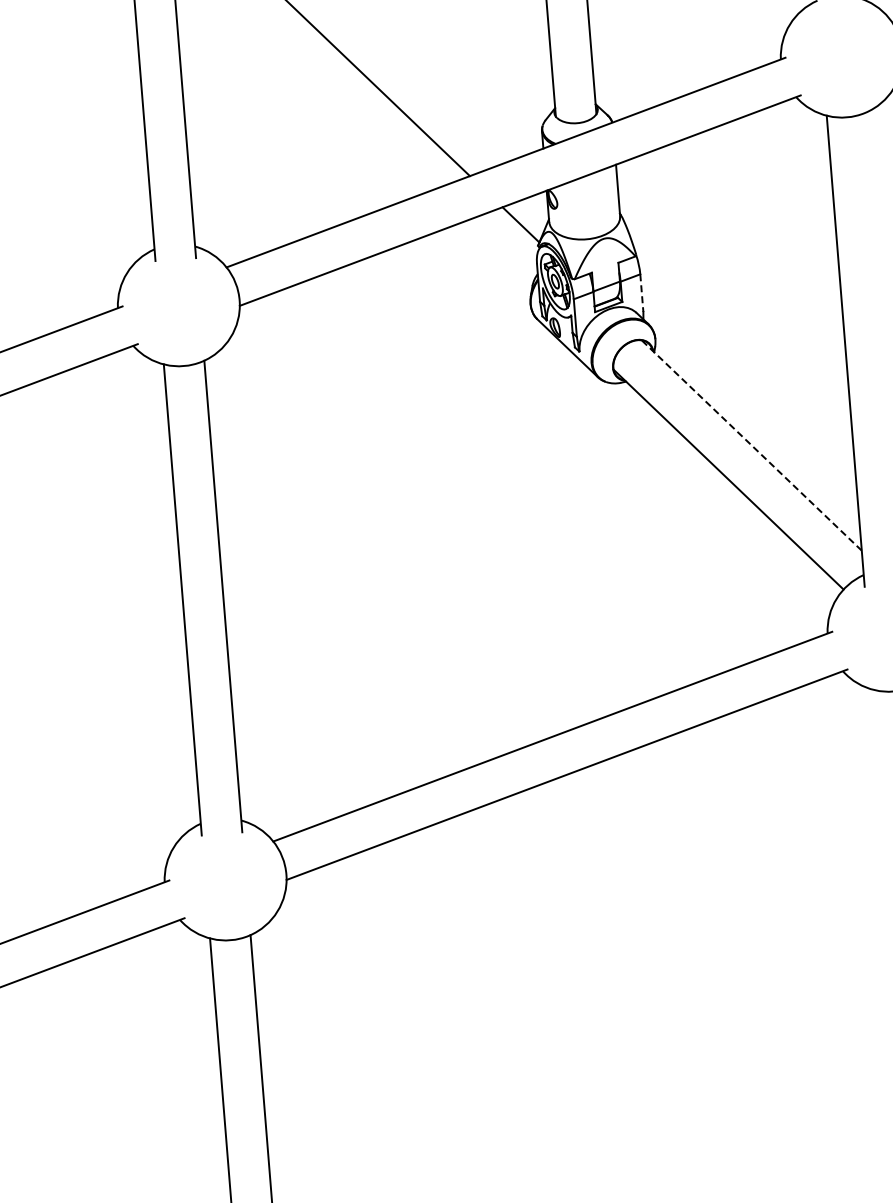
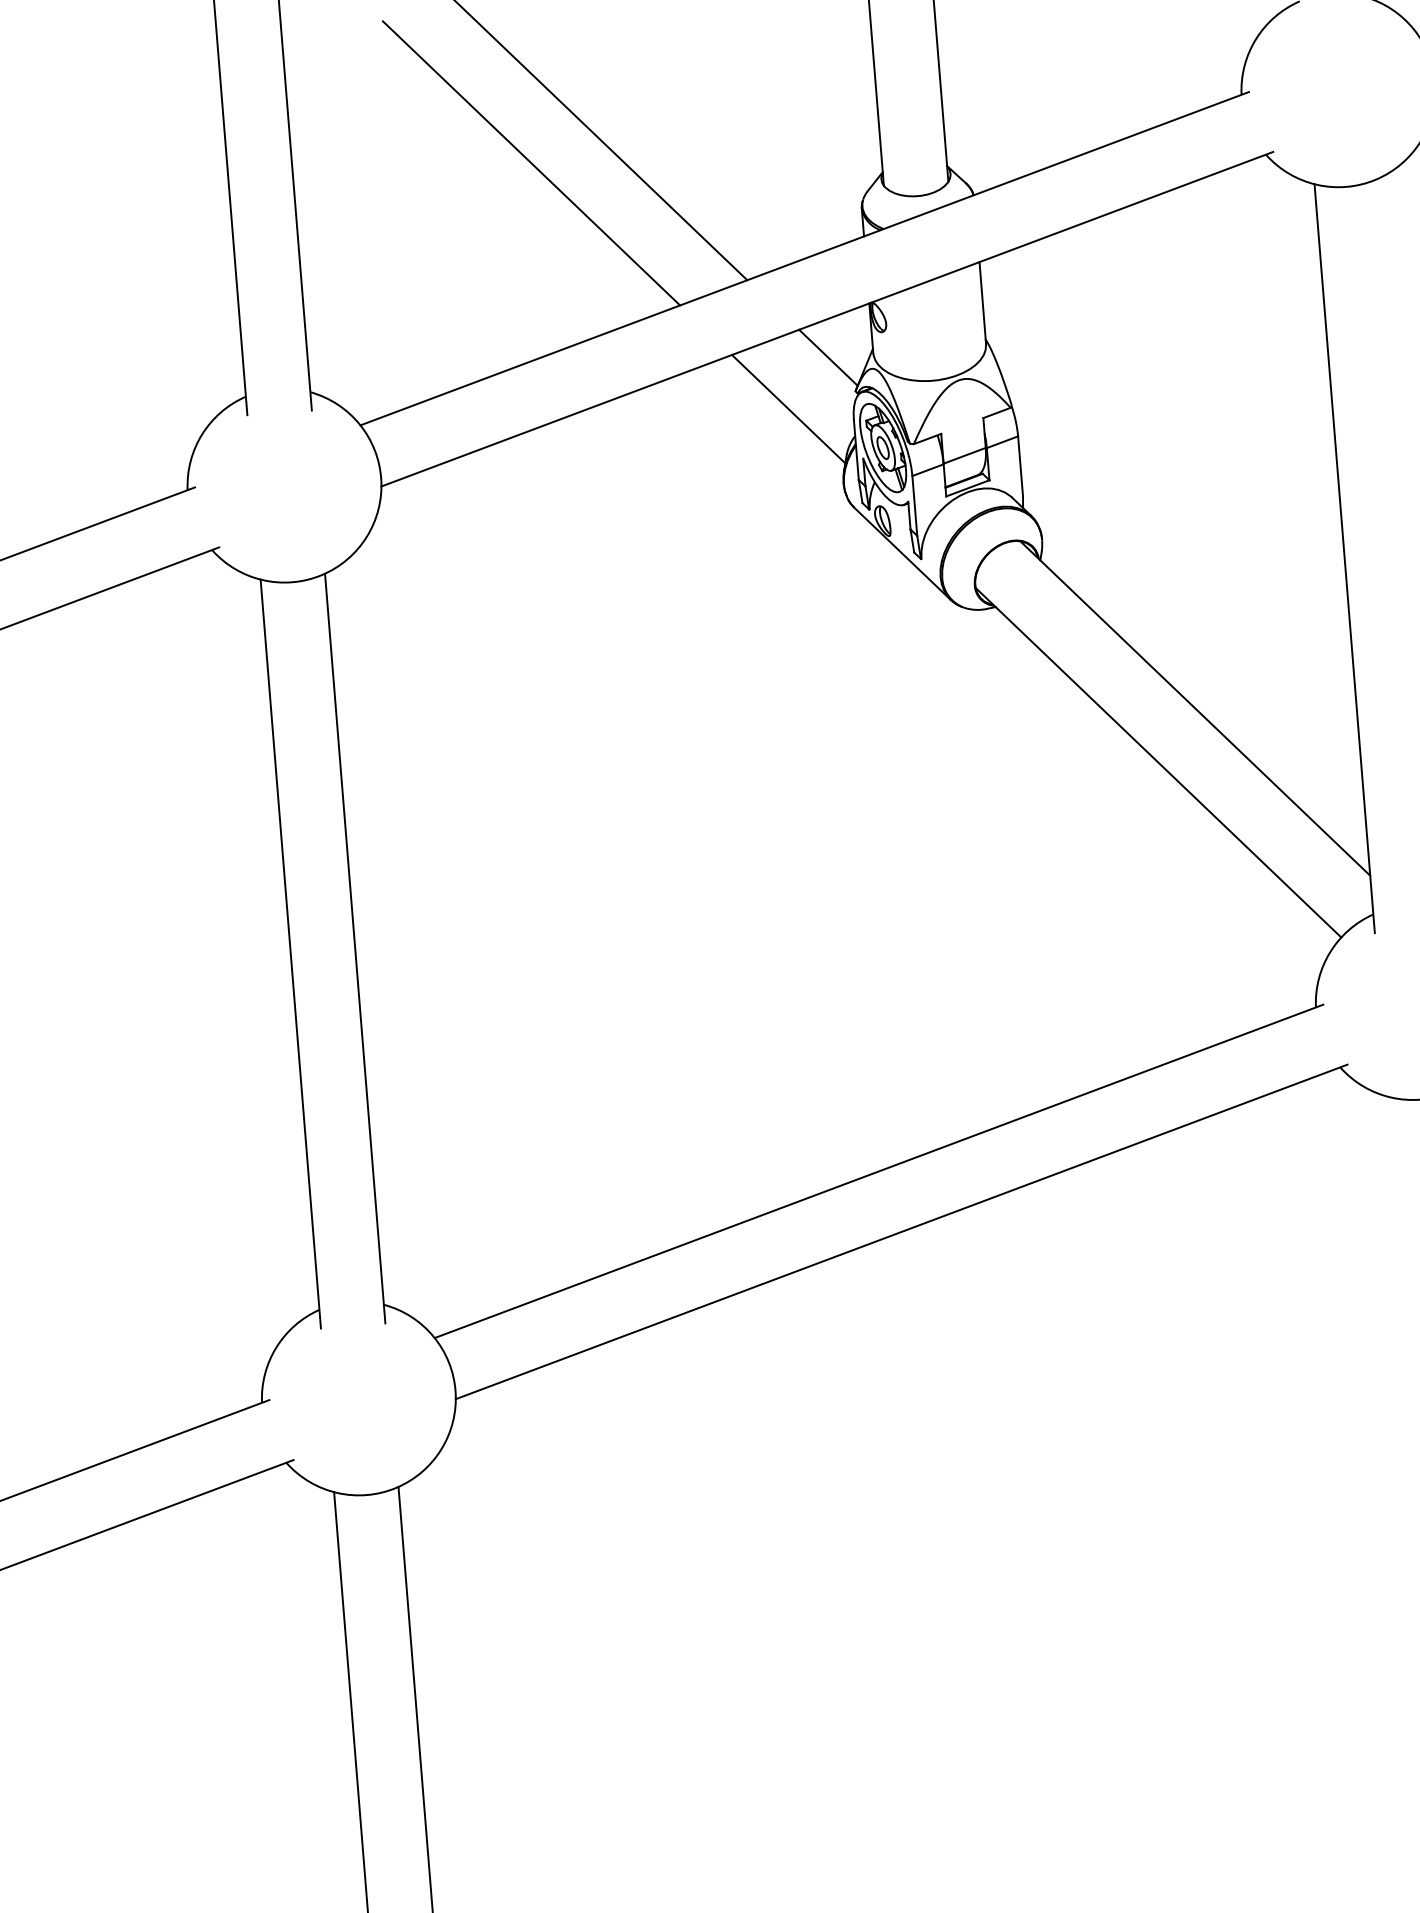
line: (333, 102) -> (530, 163), added
line: (495, 257) -> (787, 409), added
line: (641, 293) -> (1020, 466), dashed -> solid
line: (751, 445) -> (1194, 708), dashed -> solid

